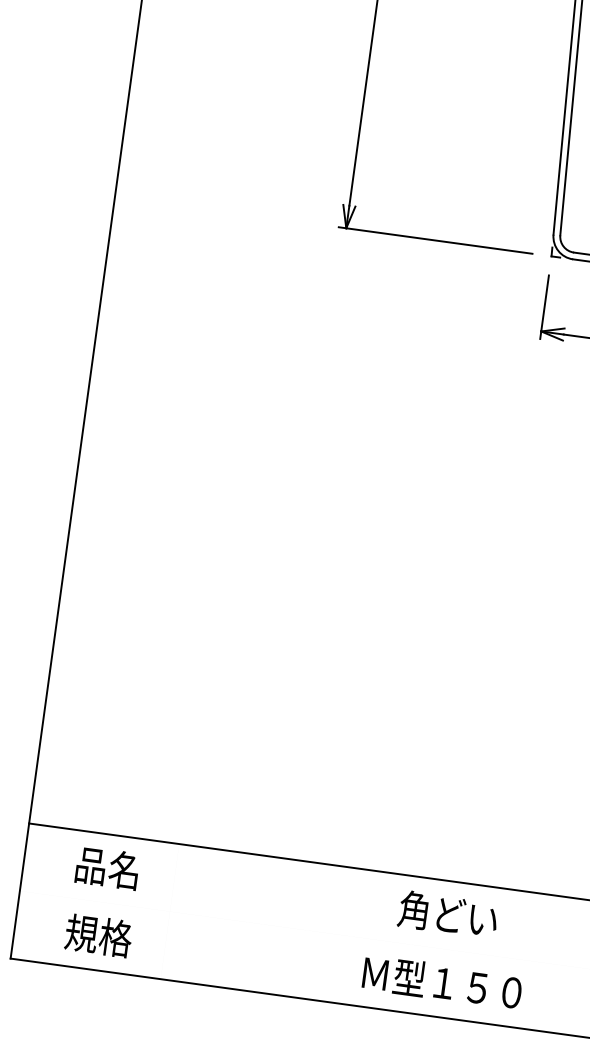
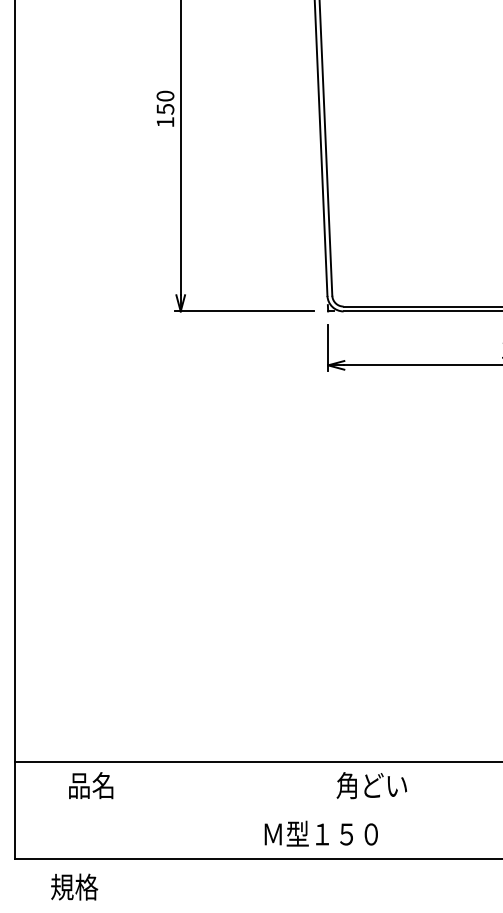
text: (107, 868) -> (91, 785), moved
text: (447, 914) -> (371, 785), moved
text: (98, 934) -> (74, 886), moved

